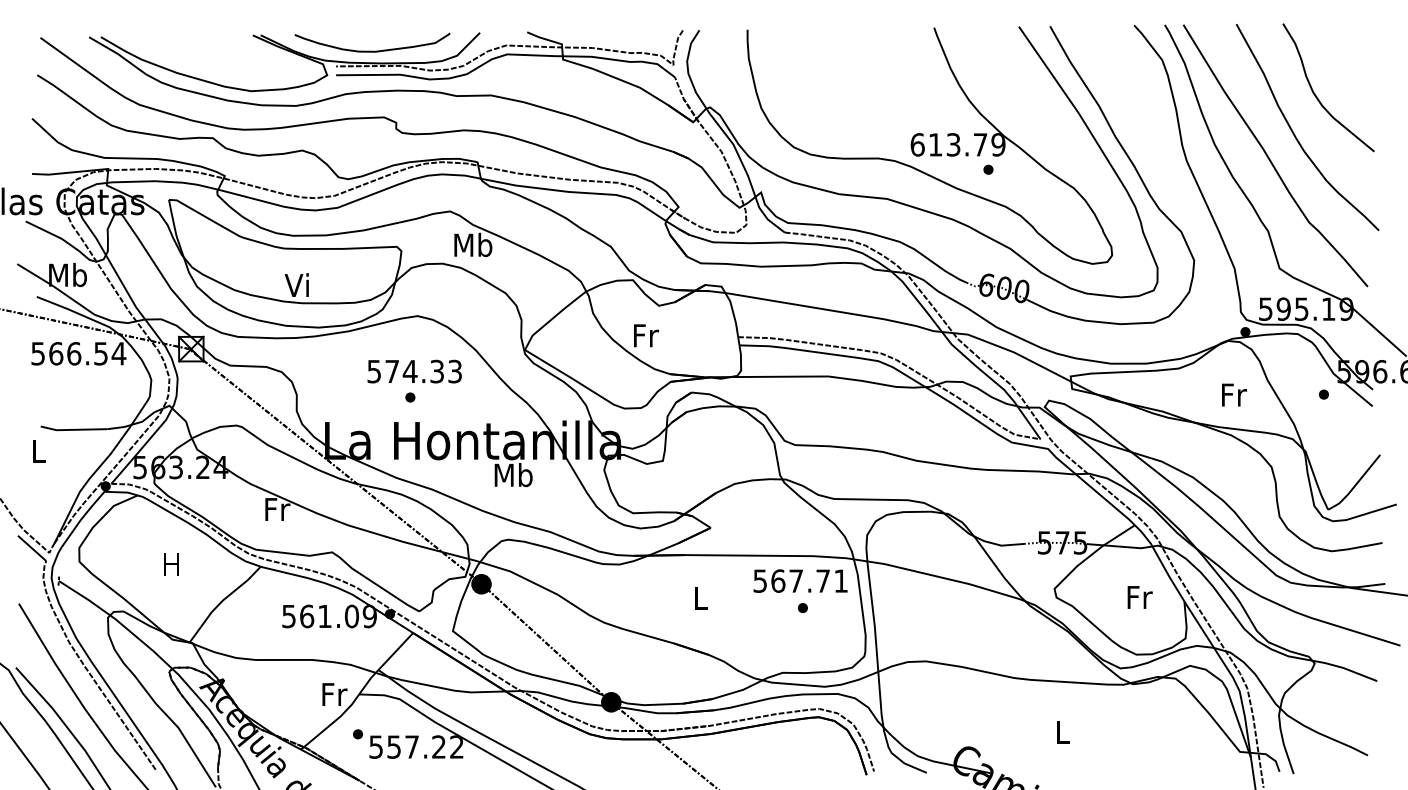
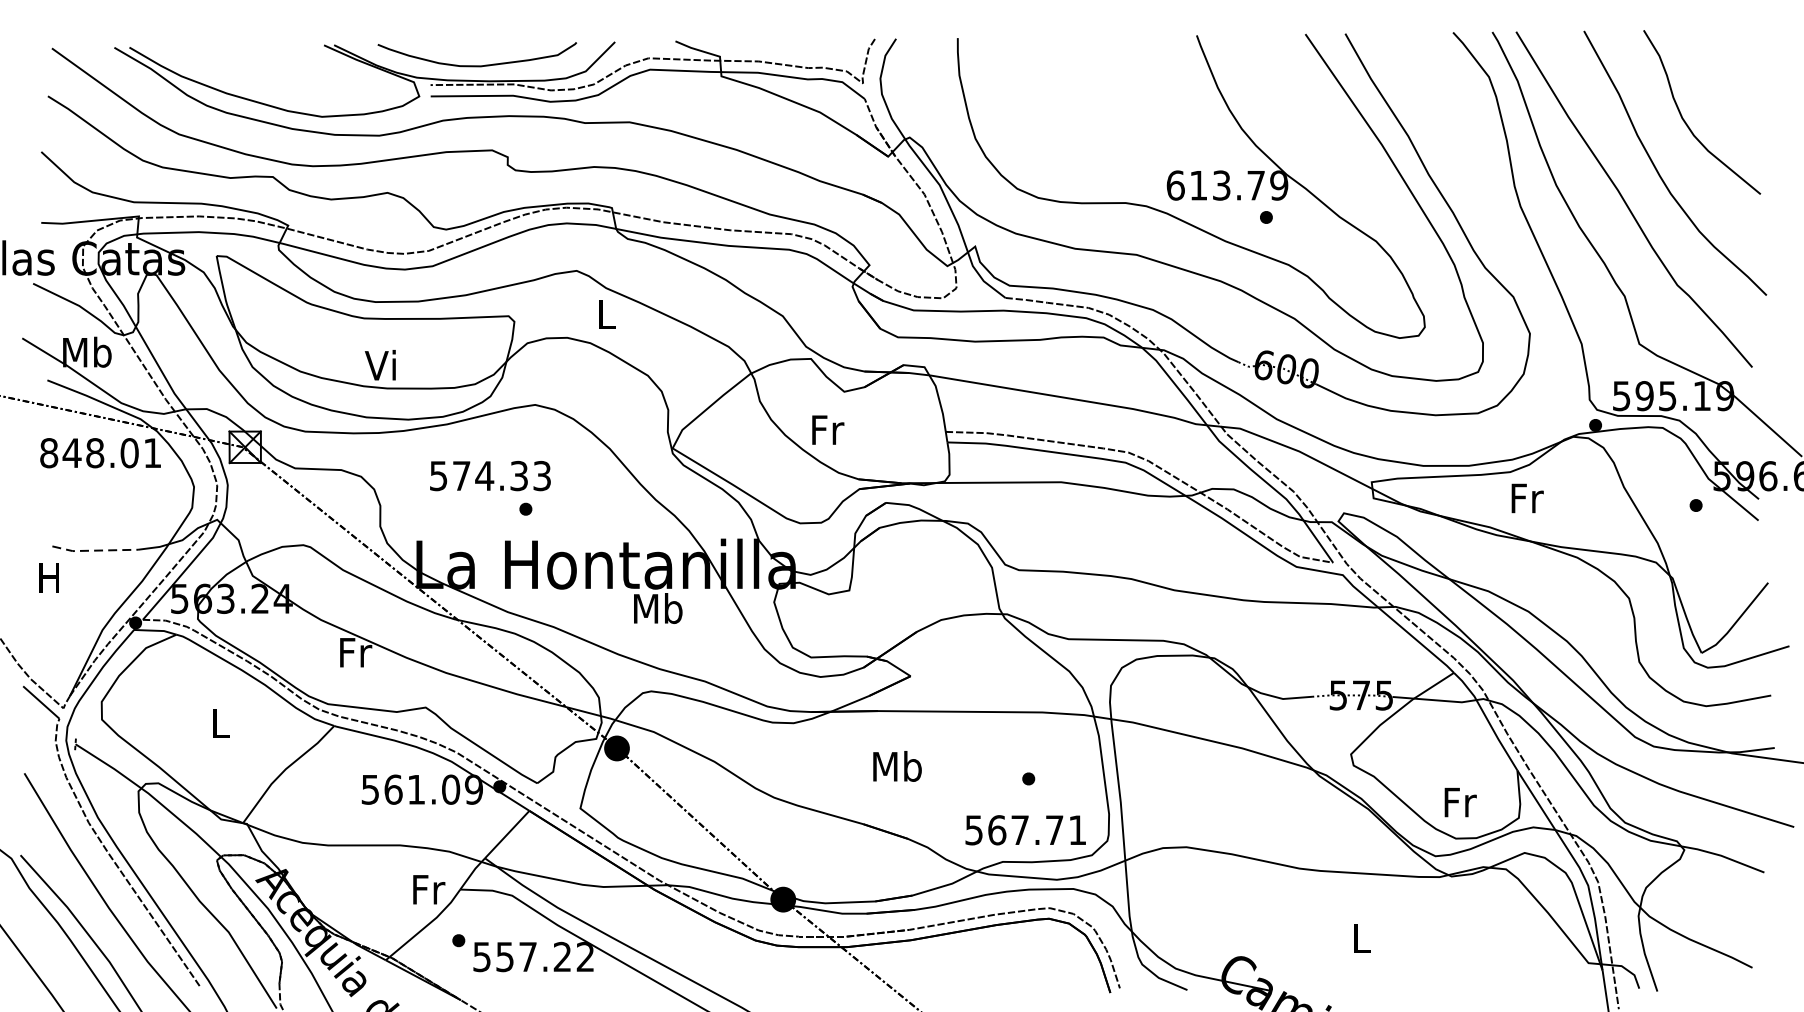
text: (473, 244) -> (606, 313), Mb -> L
text: (78, 353) -> (100, 452), 566.54 -> 848.01
text: (414, 371) -> (490, 475), moved
text: (1234, 394) -> (1527, 497), moved
line: (73, 429) -> (94, 550), solid -> dashed
text: (37, 451) -> (48, 578), L -> H
text: (171, 564) -> (219, 723), H -> L
text: (800, 580) -> (1025, 829), moved
text: (1139, 597) -> (1459, 802), moved
text: (700, 598) -> (897, 766), L -> Mb

